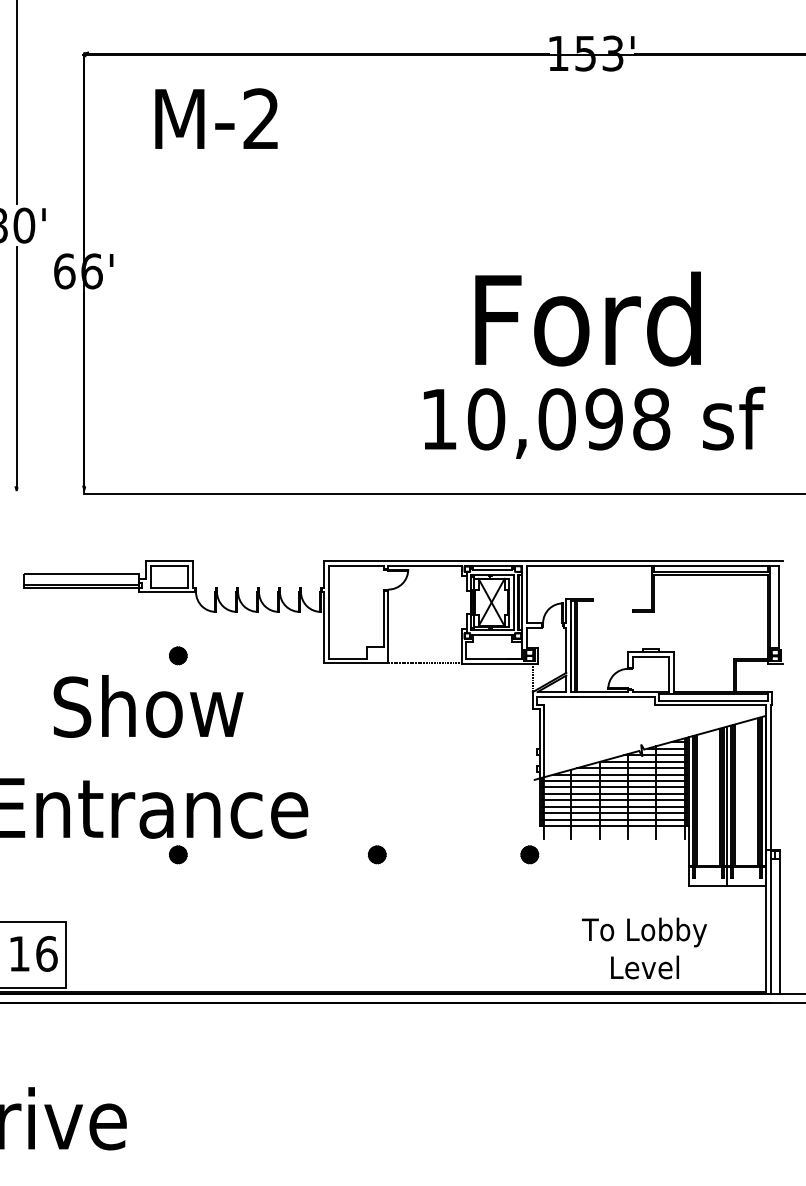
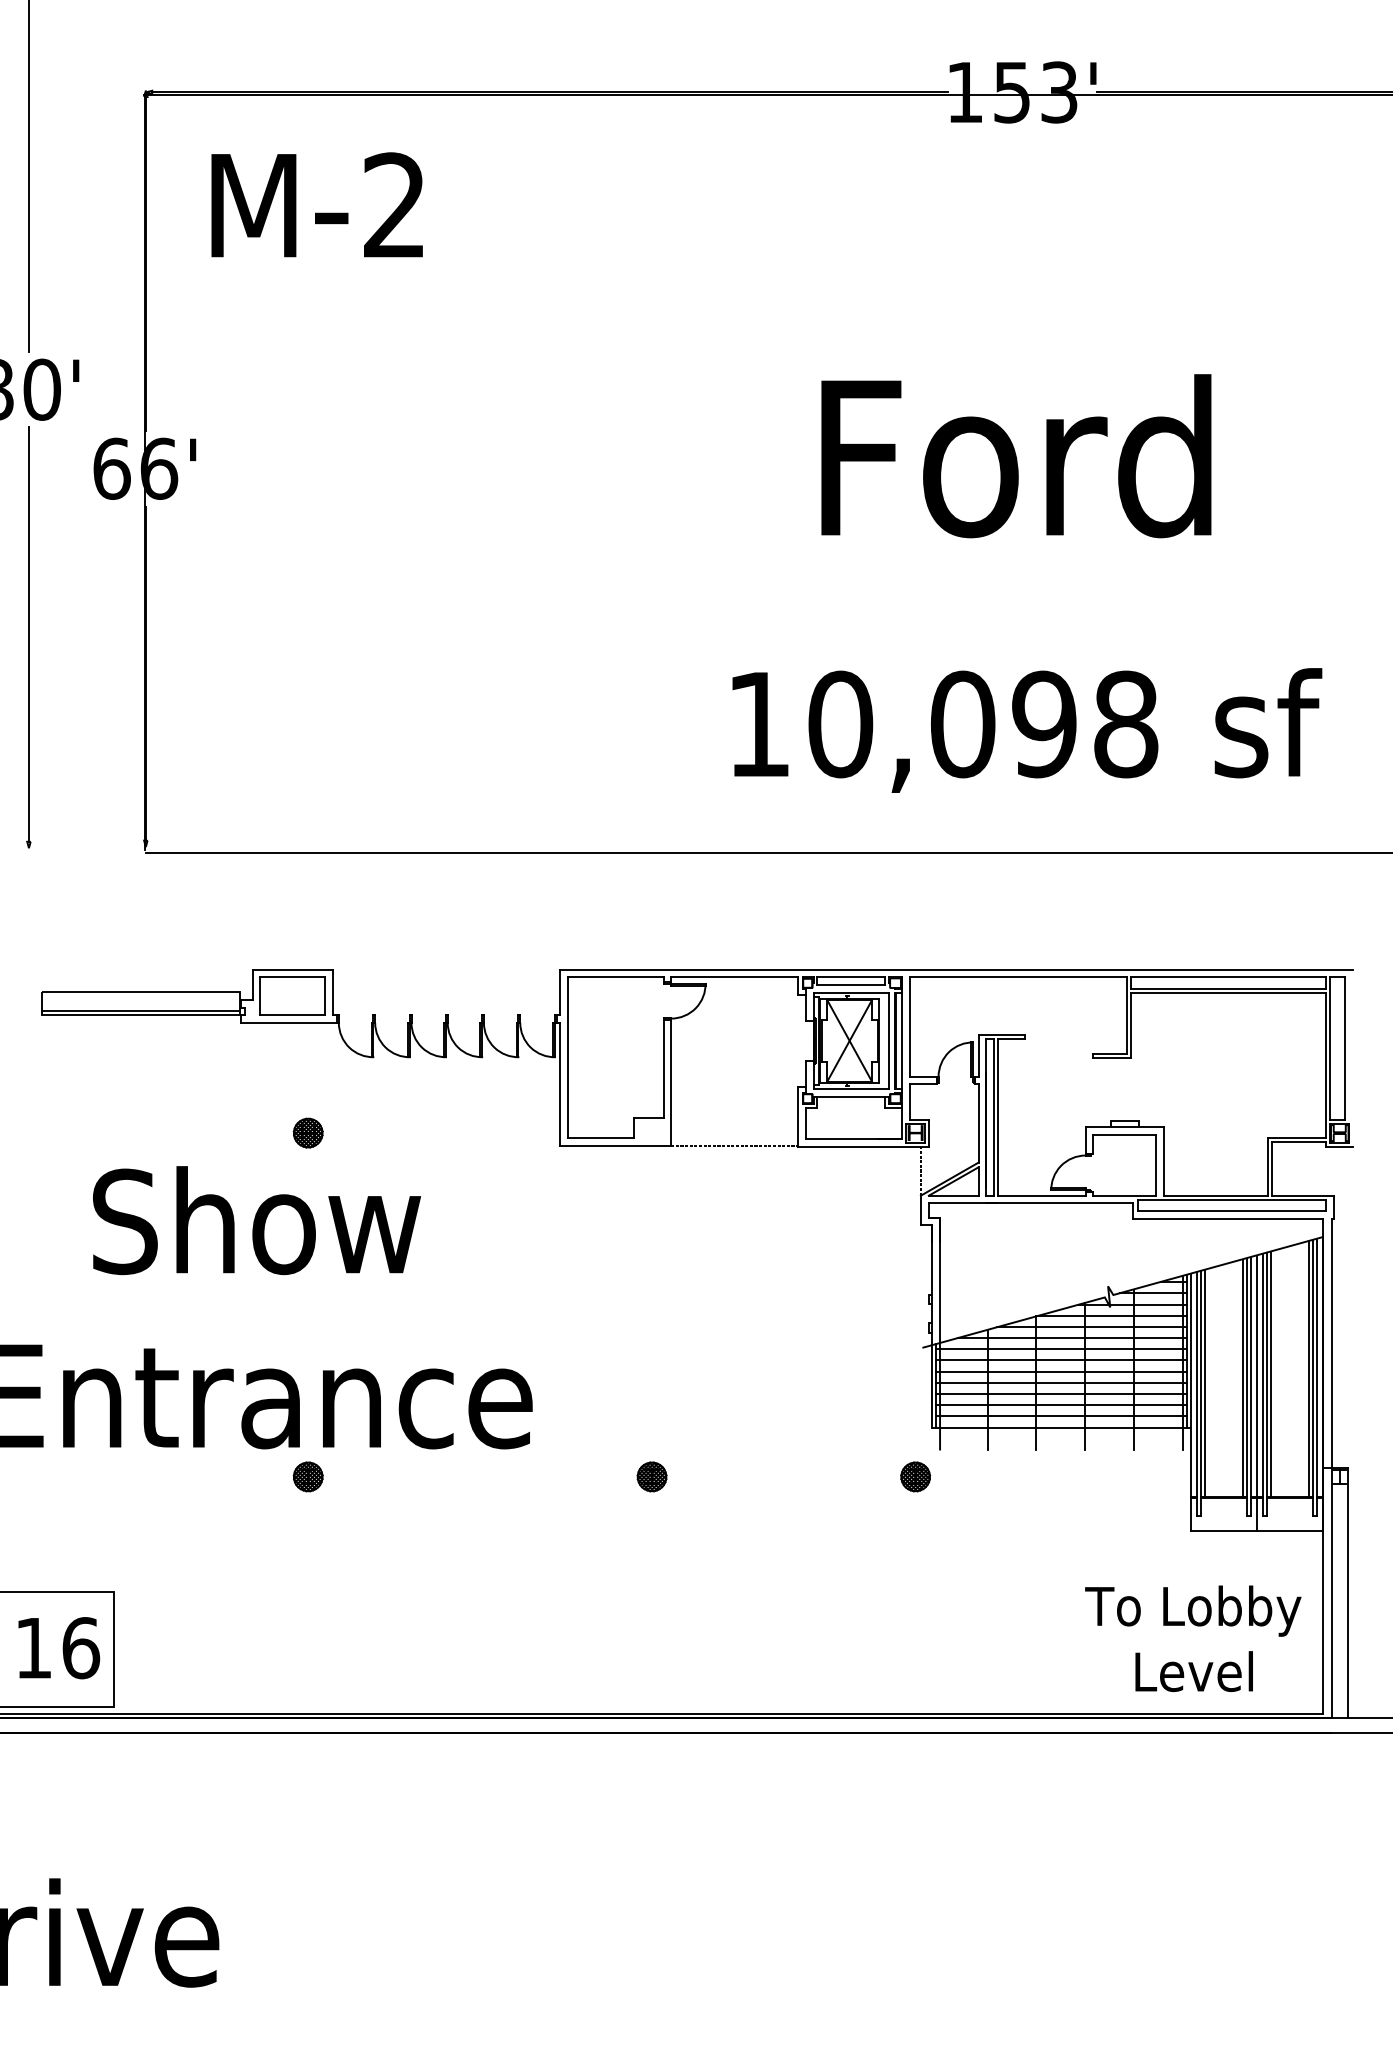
text: (216, 118) -> (317, 204), moved
text: (587, 318) -> (1015, 455), moved
text: (644, 948) -> (1193, 1638), moved

